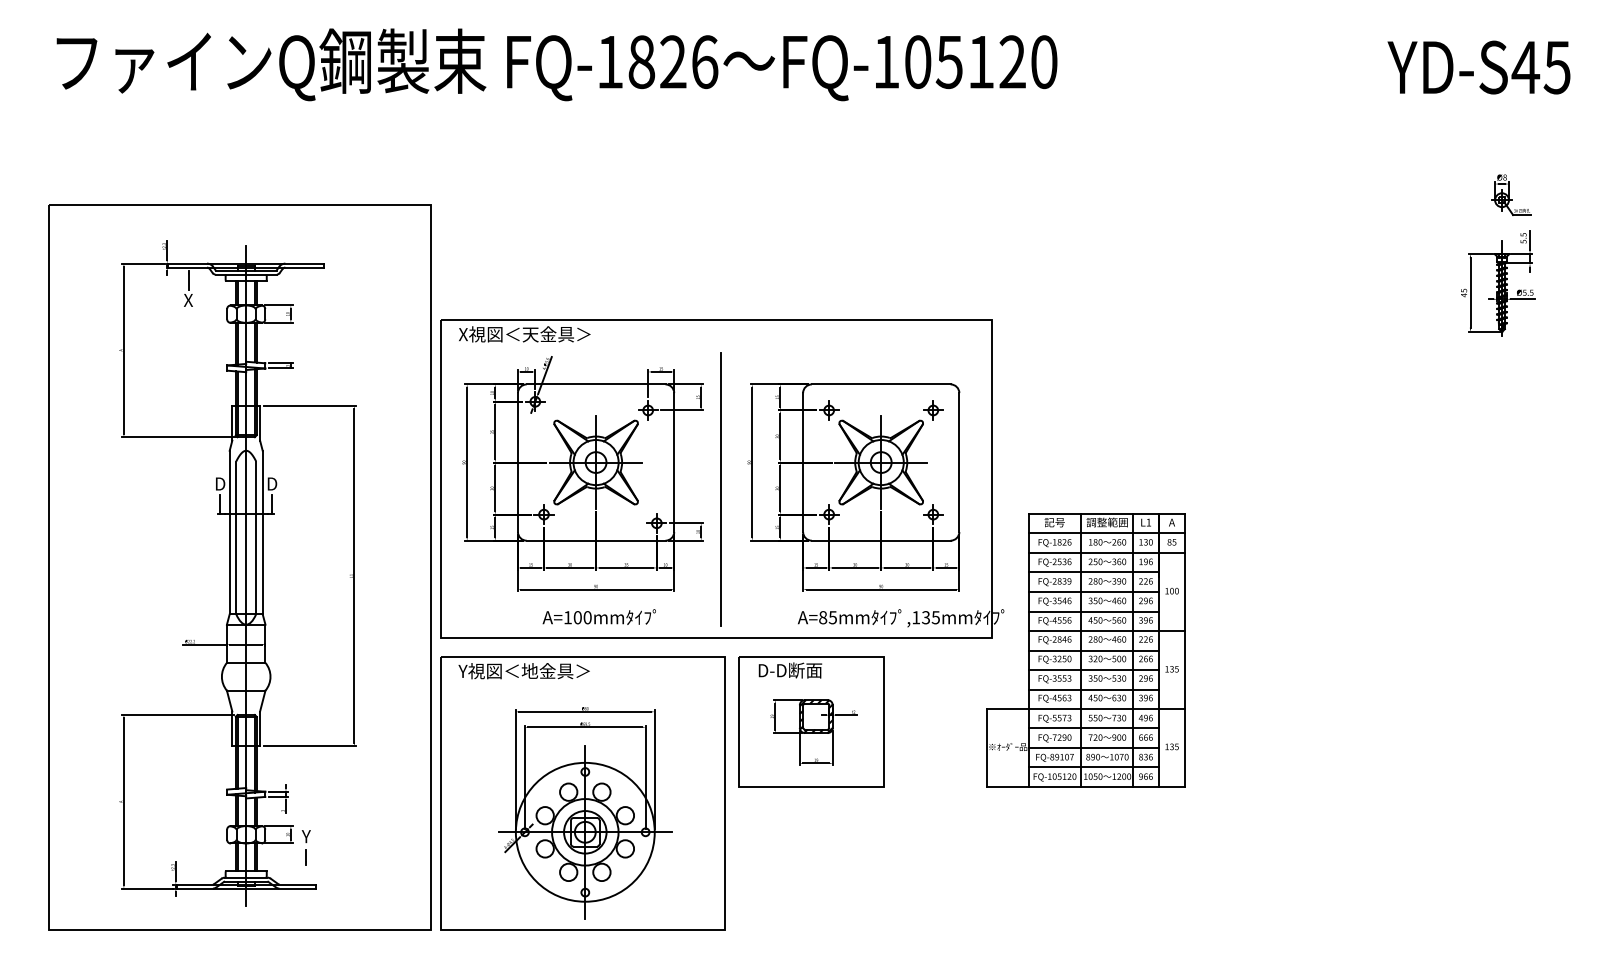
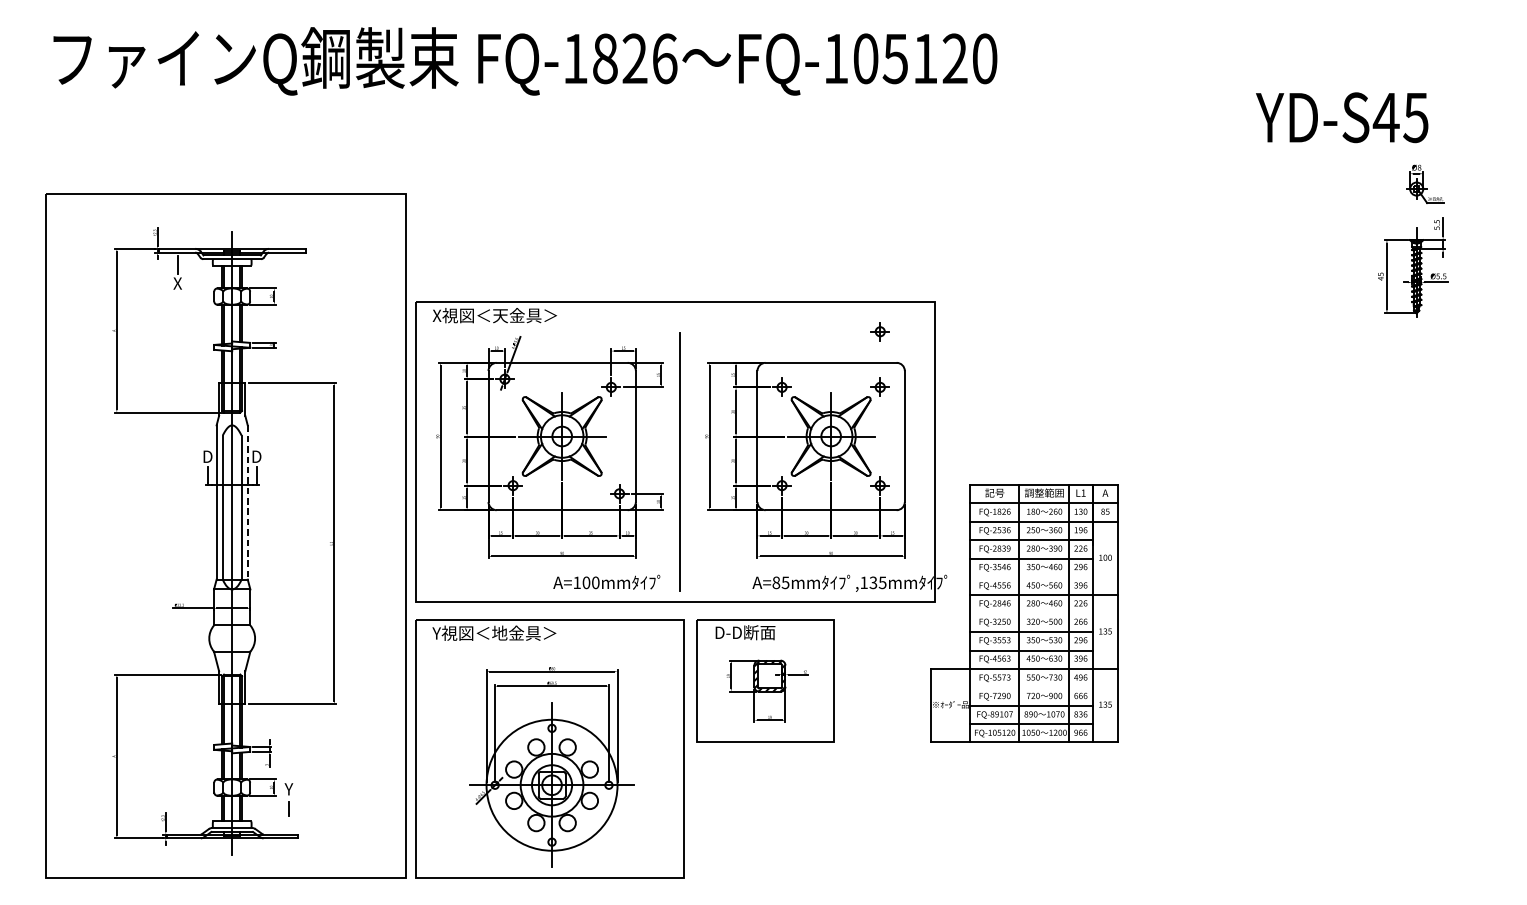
text: (1478, 67) -> (1341, 117), moved
part: (933, 351) -> (880, 331), added
line: (262, 532) -> (247, 502), solid -> dashed
line: (1093, 611) -> (1031, 577), removed
text: (598, 616) -> (605, 581), moved
line: (1093, 650) -> (1031, 613), removed
line: (1093, 728) -> (1031, 687), removed

